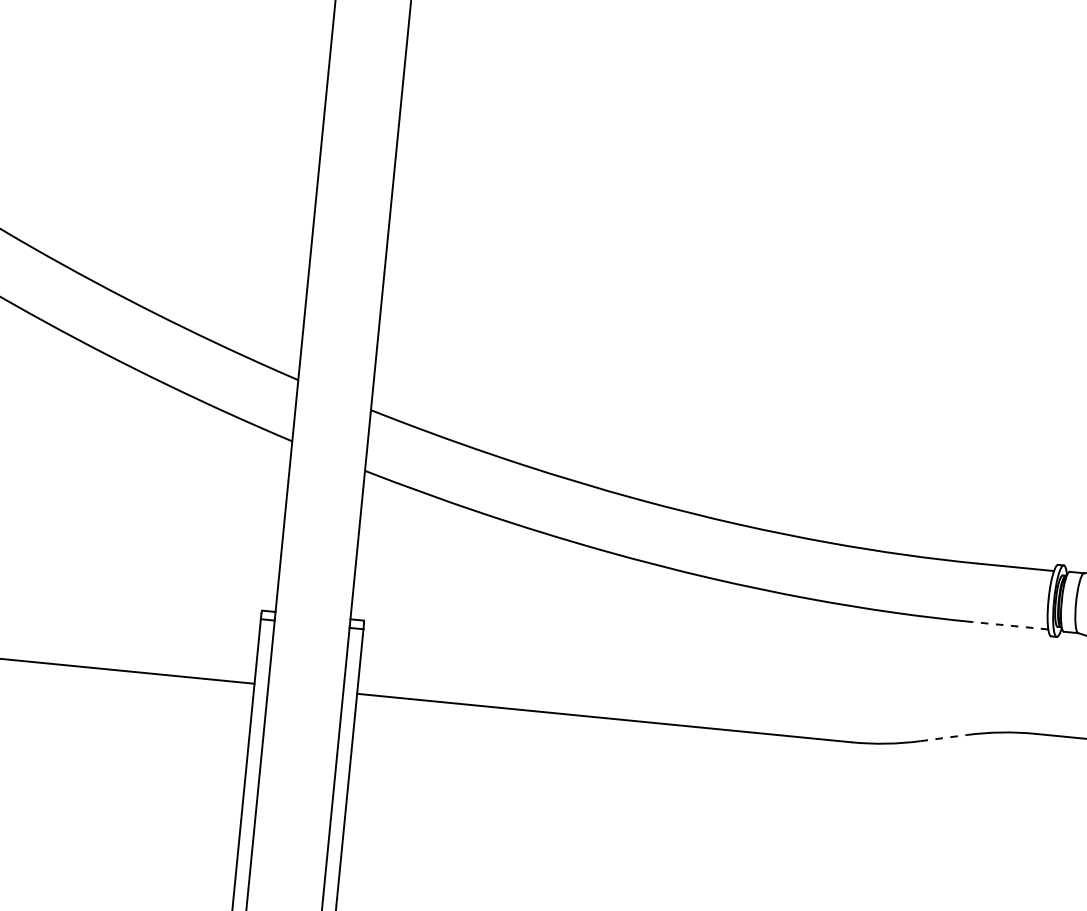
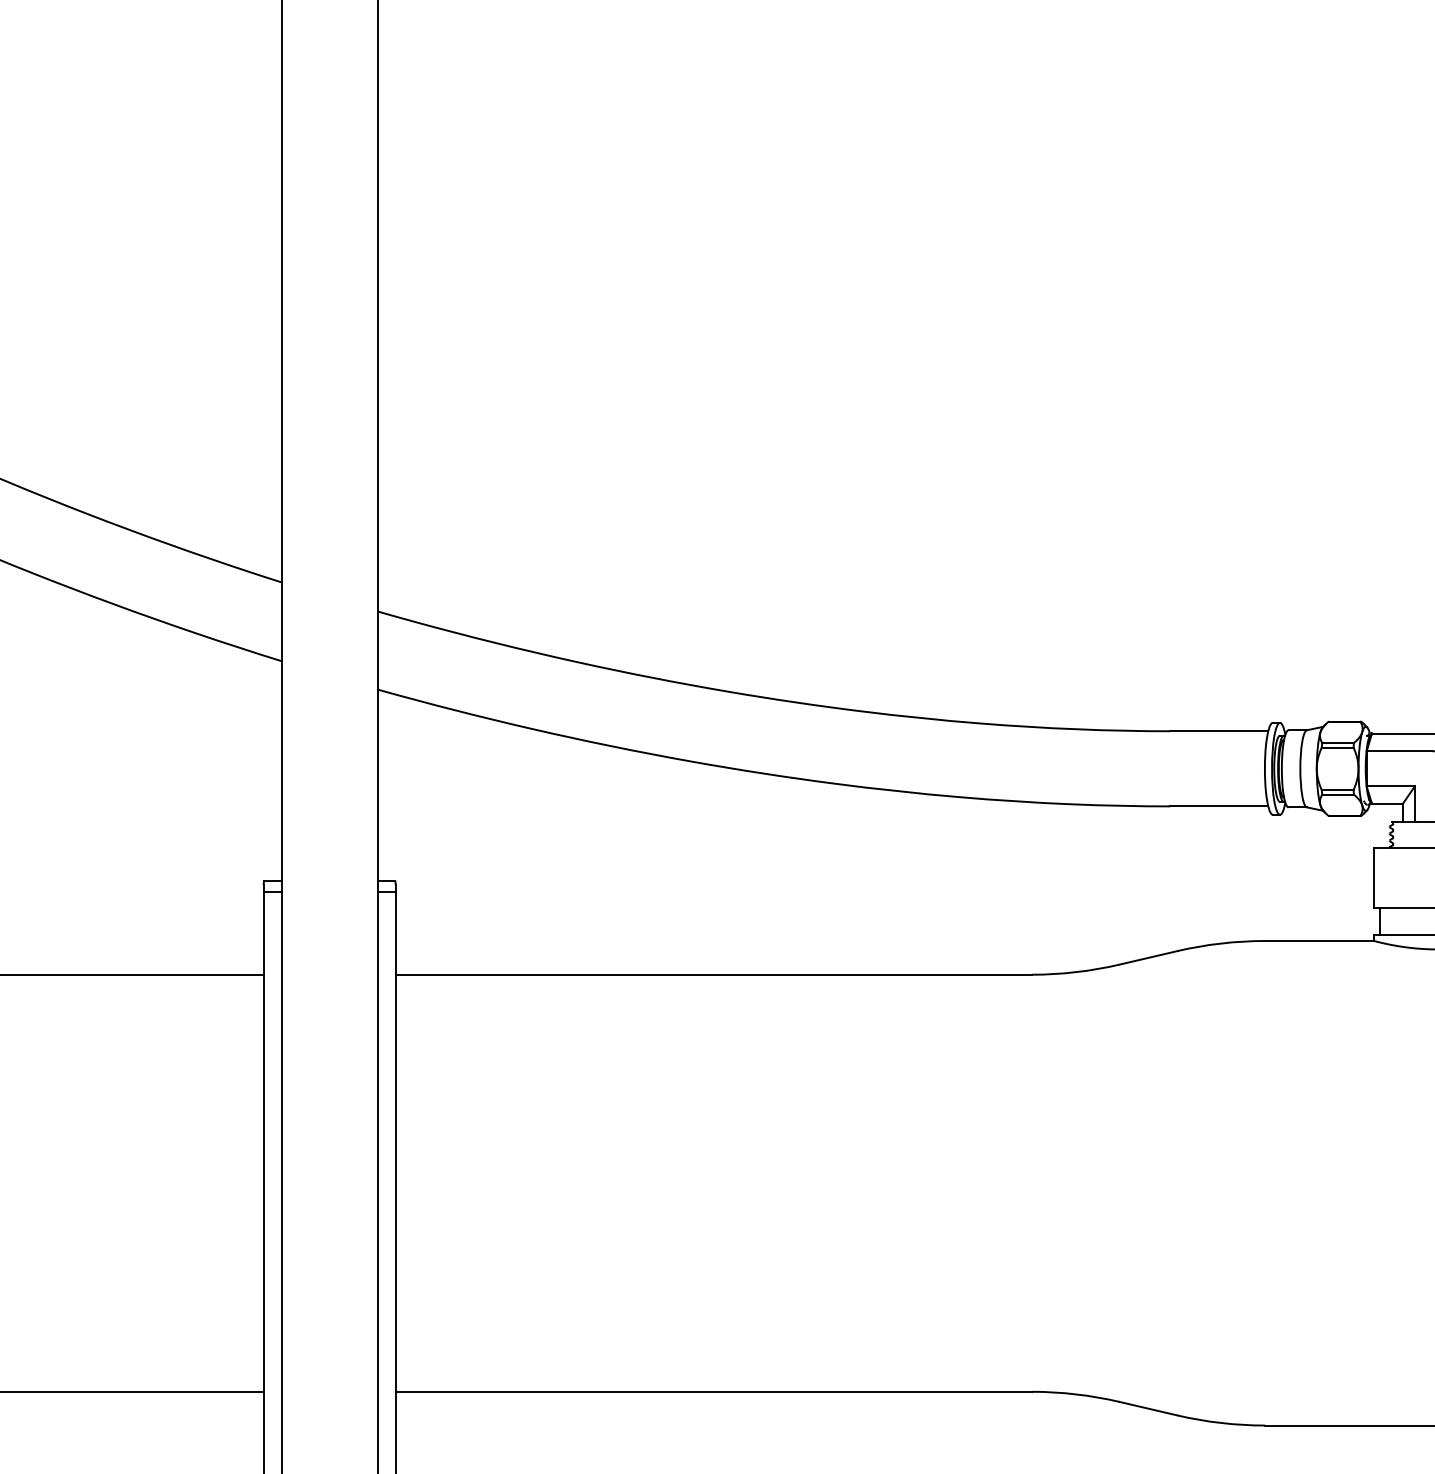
line: (1010, 625) -> (1219, 806), dashed -> solid
line: (943, 737) -> (1148, 957), dashed -> solid

